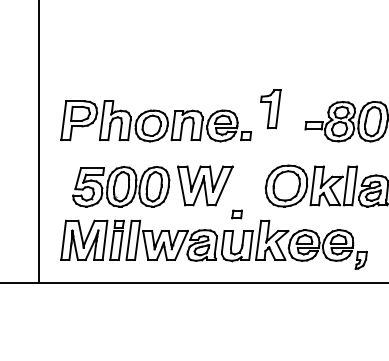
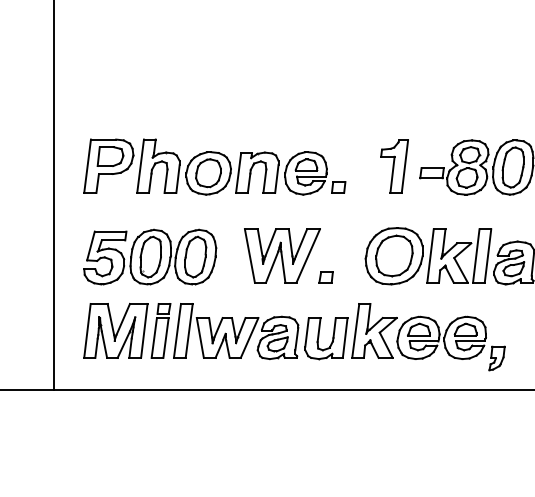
part: (270, 109) -> (394, 167), moved
part: (121, 186) -> (150, 256), moved
part: (236, 214) -> (325, 277), moved

